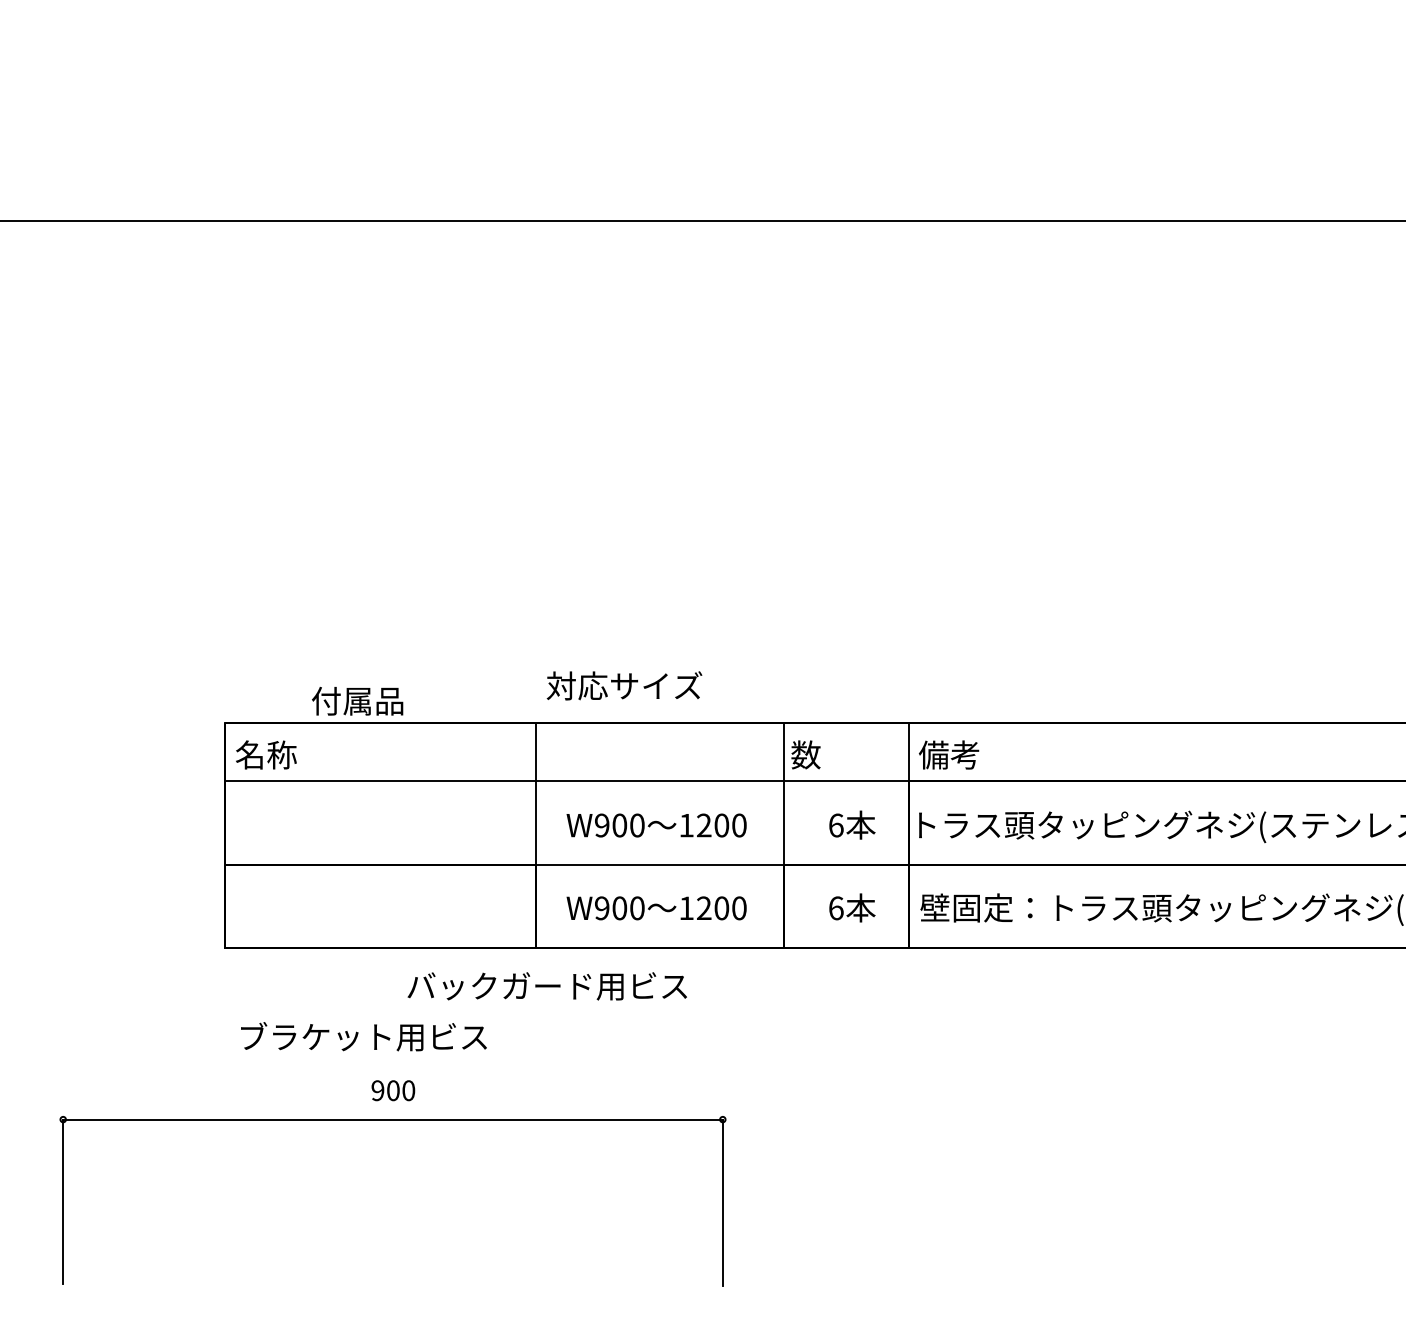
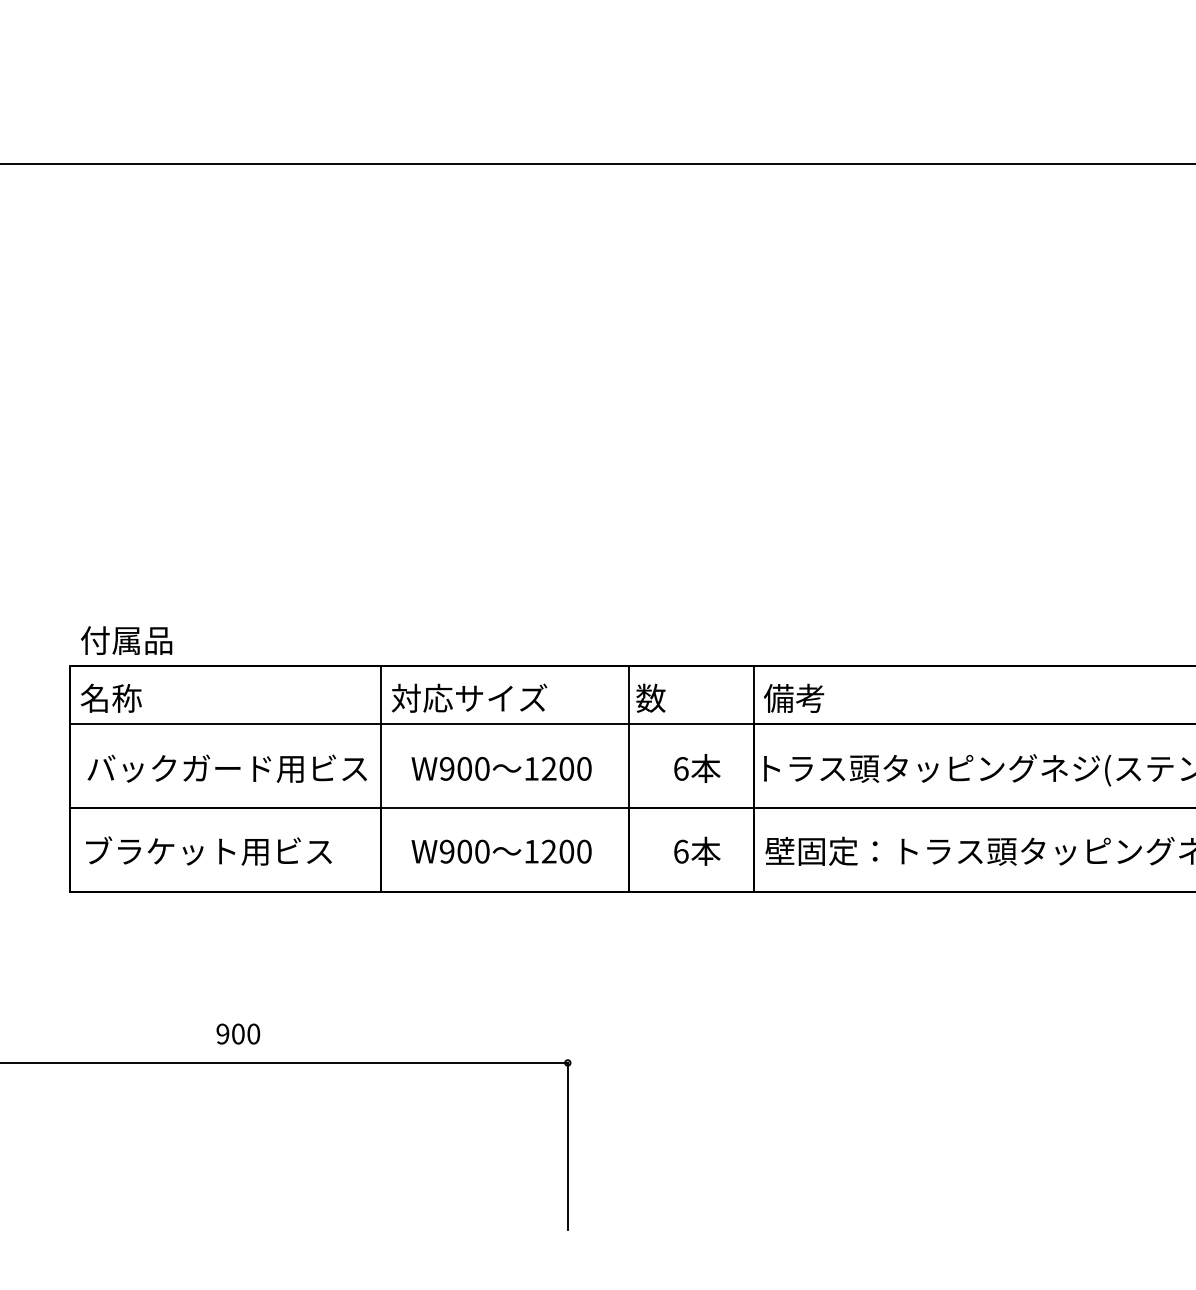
text: (624, 685) -> (469, 697), moved
text: (357, 701) -> (126, 640), moved
text: (546, 986) -> (226, 768), moved
text: (363, 1036) -> (208, 850), moved

